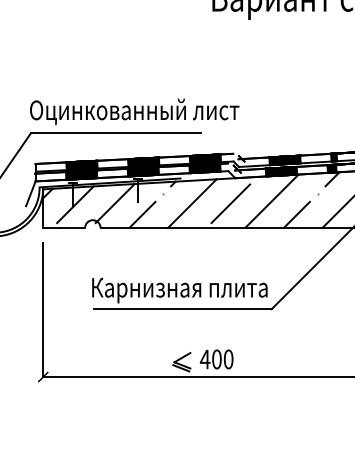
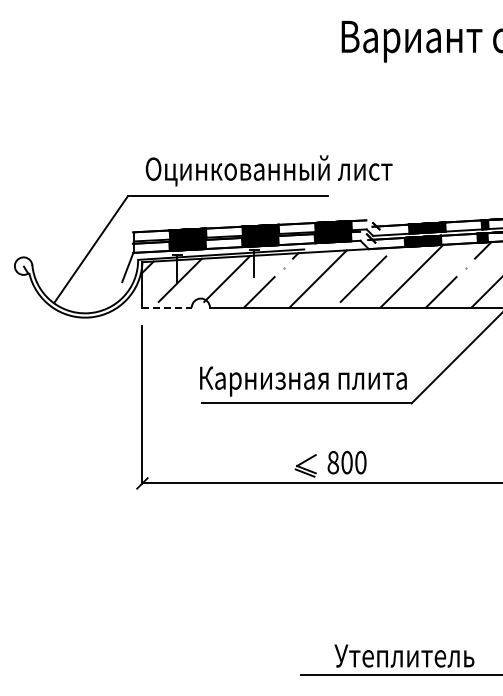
text: (134, 111) -> (268, 170), moved
line: (64, 227) -> (167, 307), solid -> dashed
text: (205, 359) -> (333, 462), 400 -> 800

